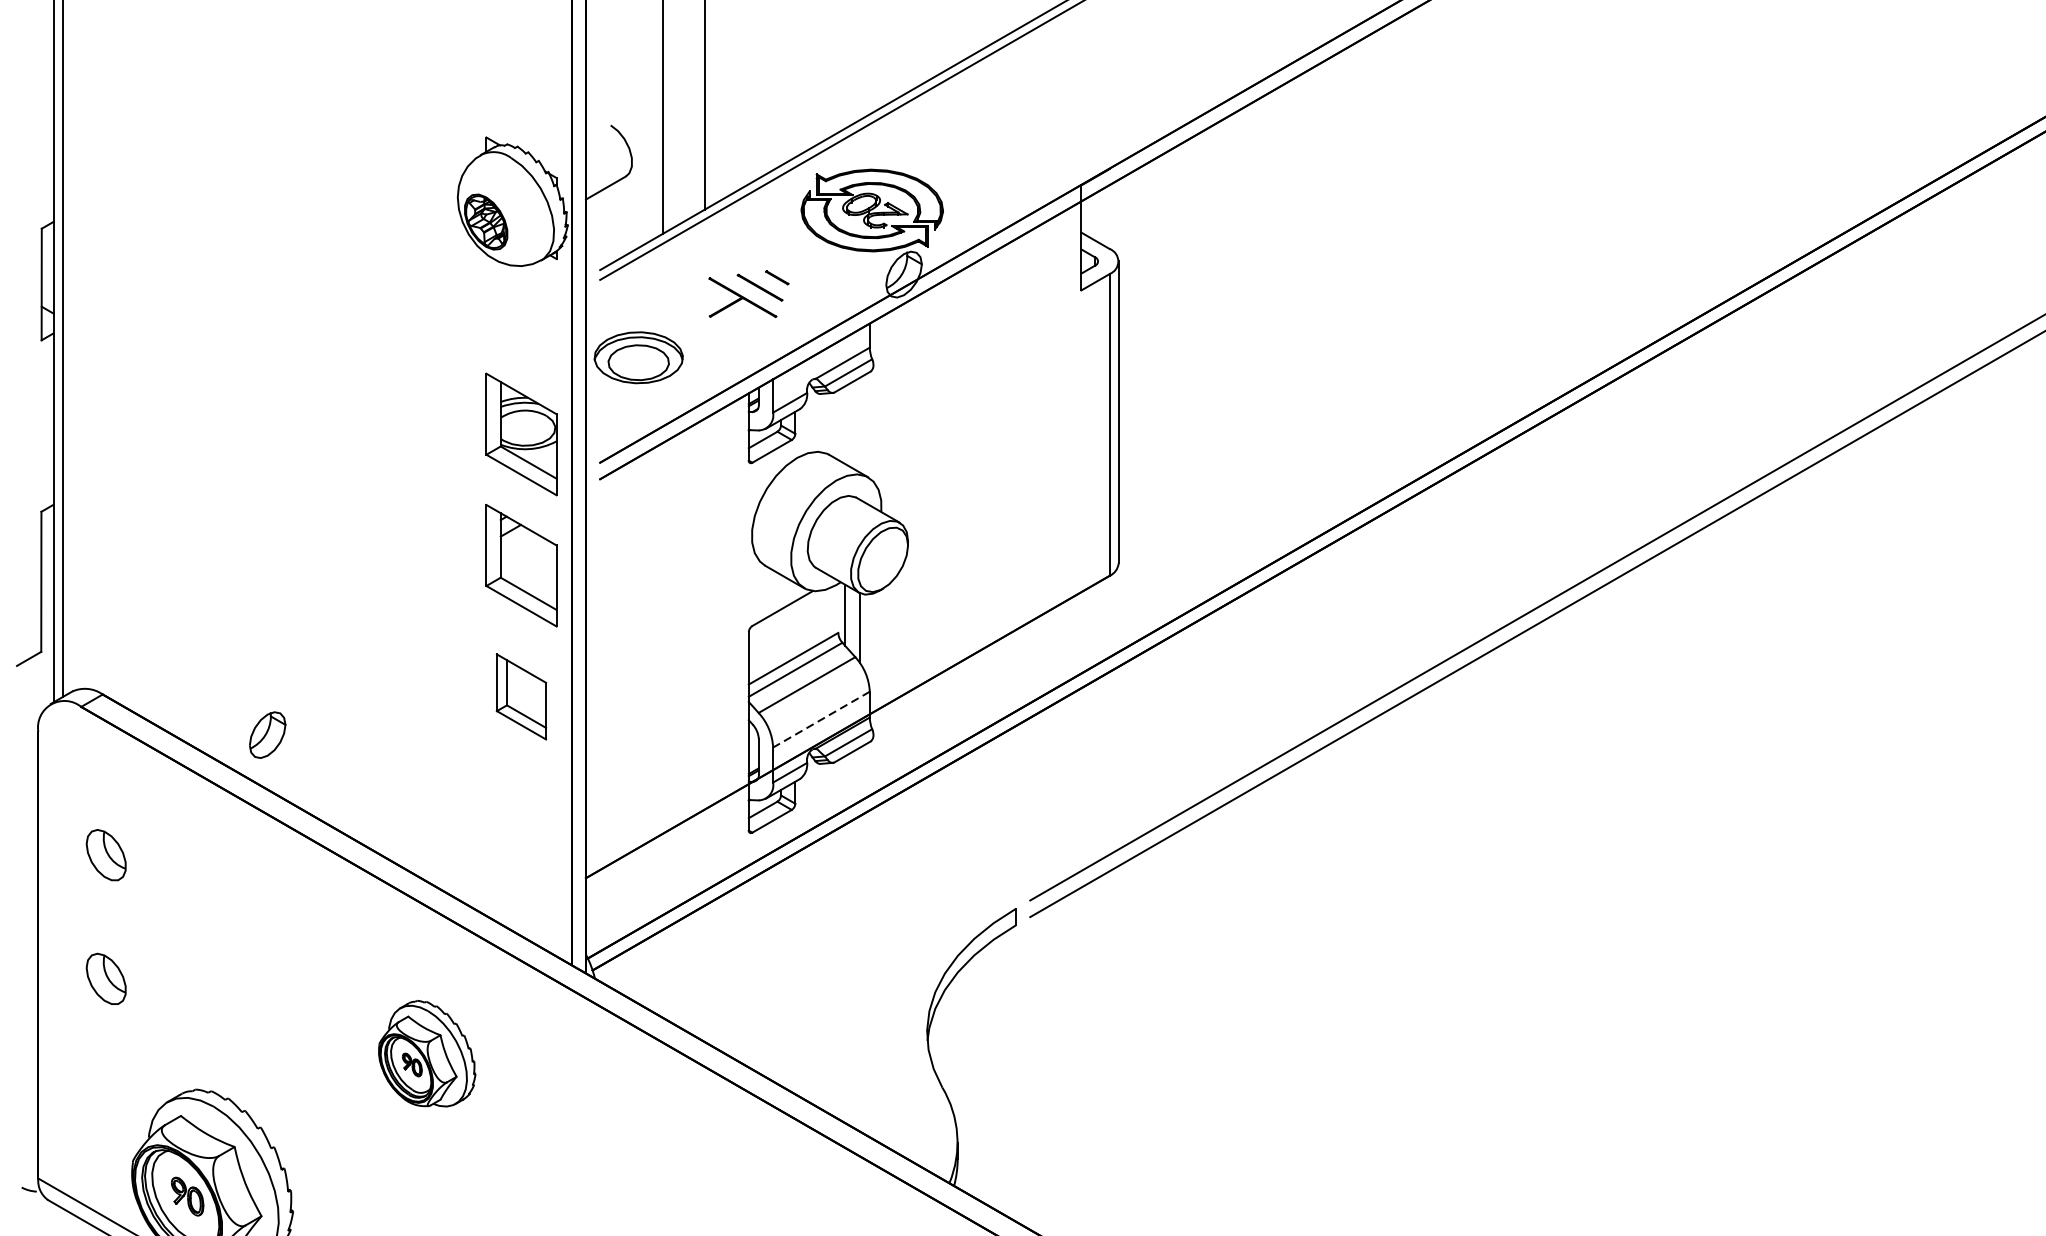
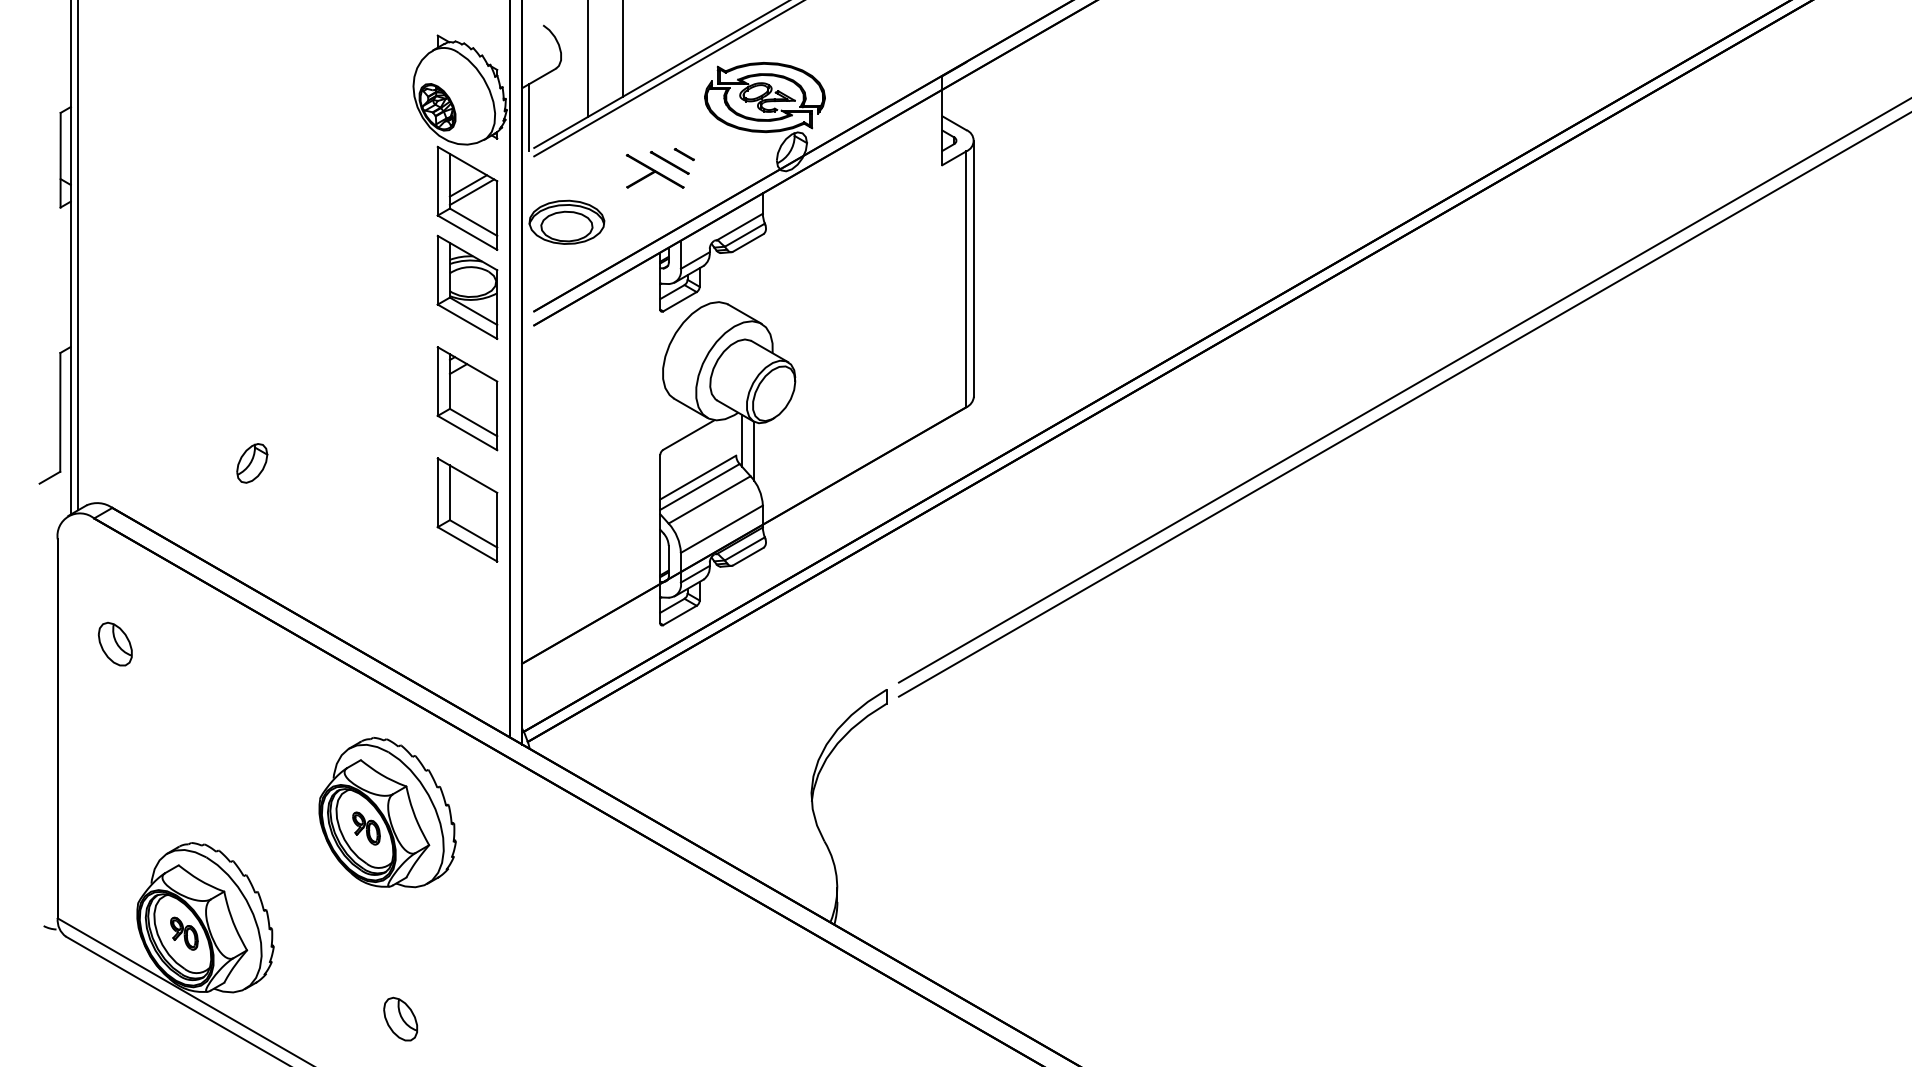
line: (593, 234) -> (528, 117), added
part: (521, 328) -> (467, 197), added
part: (521, 696) -> (467, 509), size x1.43
line: (821, 719) -> (721, 529), dashed -> solid
part: (267, 735) -> (252, 463), moved
part: (105, 978) -> (114, 748), removed
part: (427, 1053) -> (387, 812), size x1.67

